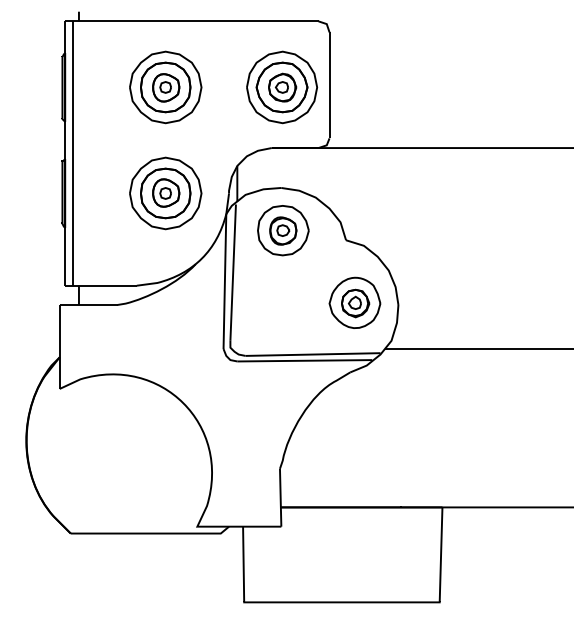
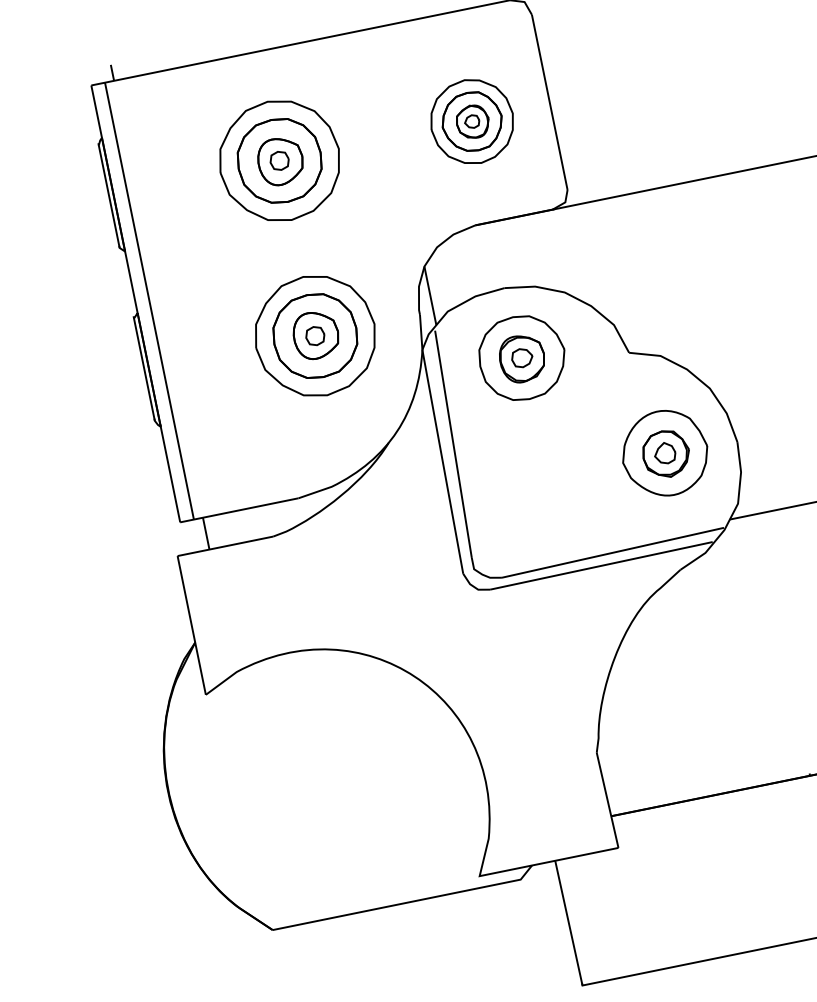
part: (282, 87) -> (472, 121), size x0.7

